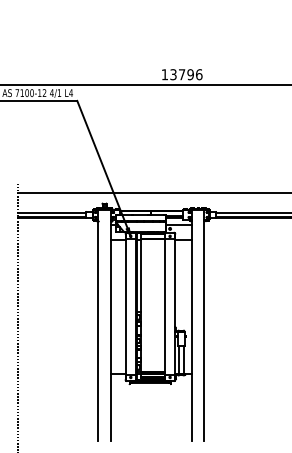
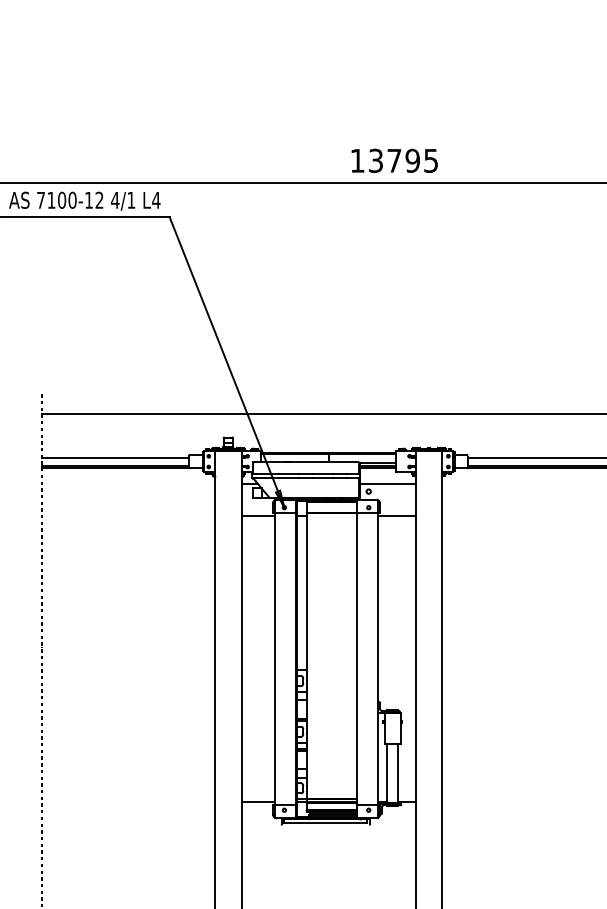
text: (199, 74) -> (431, 160), 13796 -> 13795

